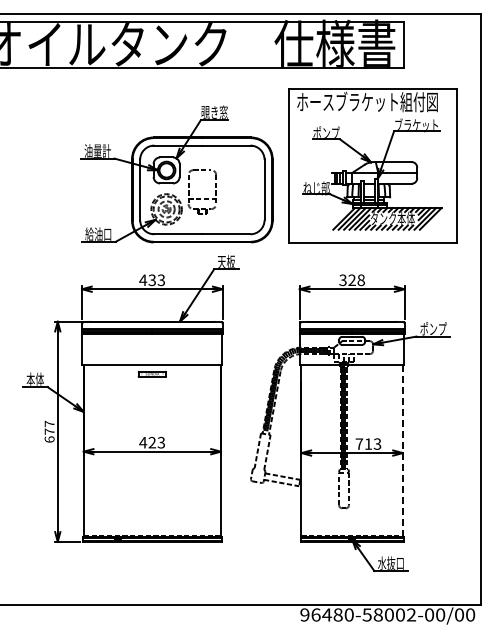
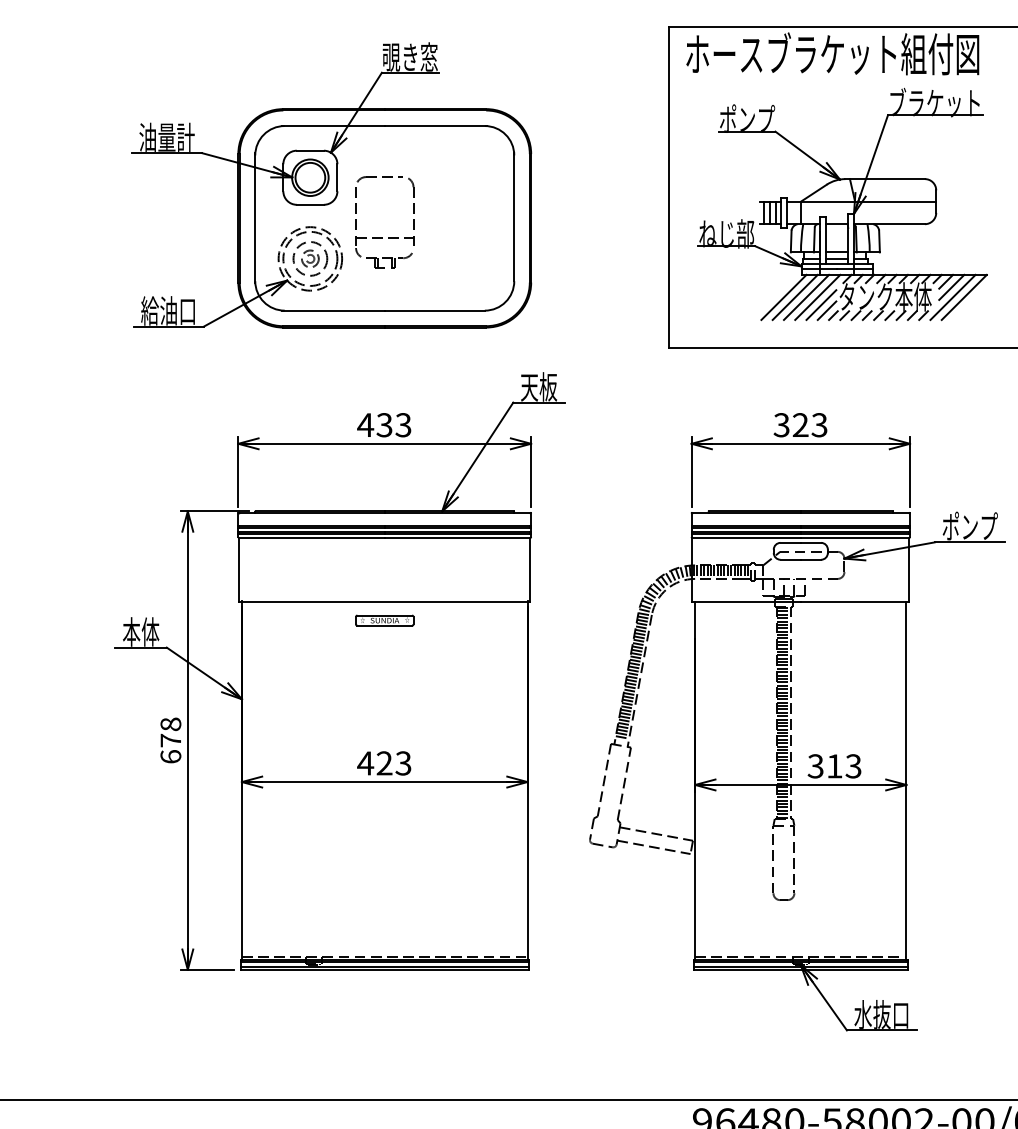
part: (176, 174) -> (330, 186), moved
text: (360, 279) -> (818, 423), 328 -> 323
text: (49, 423) -> (170, 723), 677 -> 678
text: (359, 443) -> (816, 765), 713 -> 313
line: (402, 451) -> (905, 781), dashed -> solid

